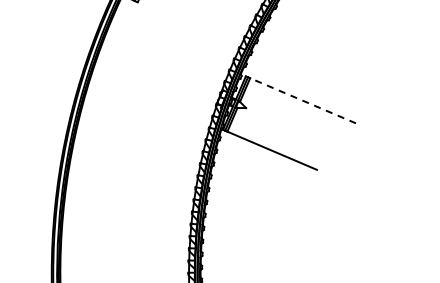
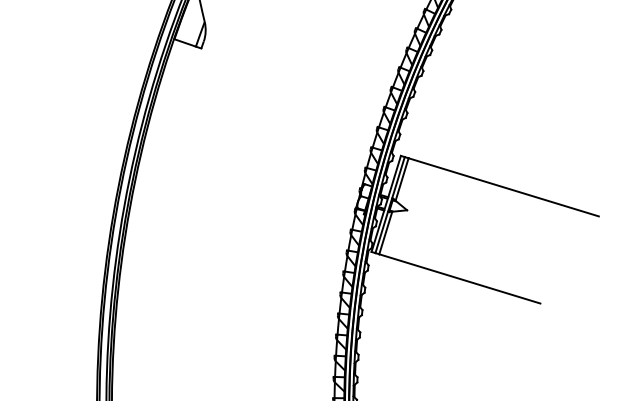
line: (303, 100) -> (504, 186), dashed -> solid

